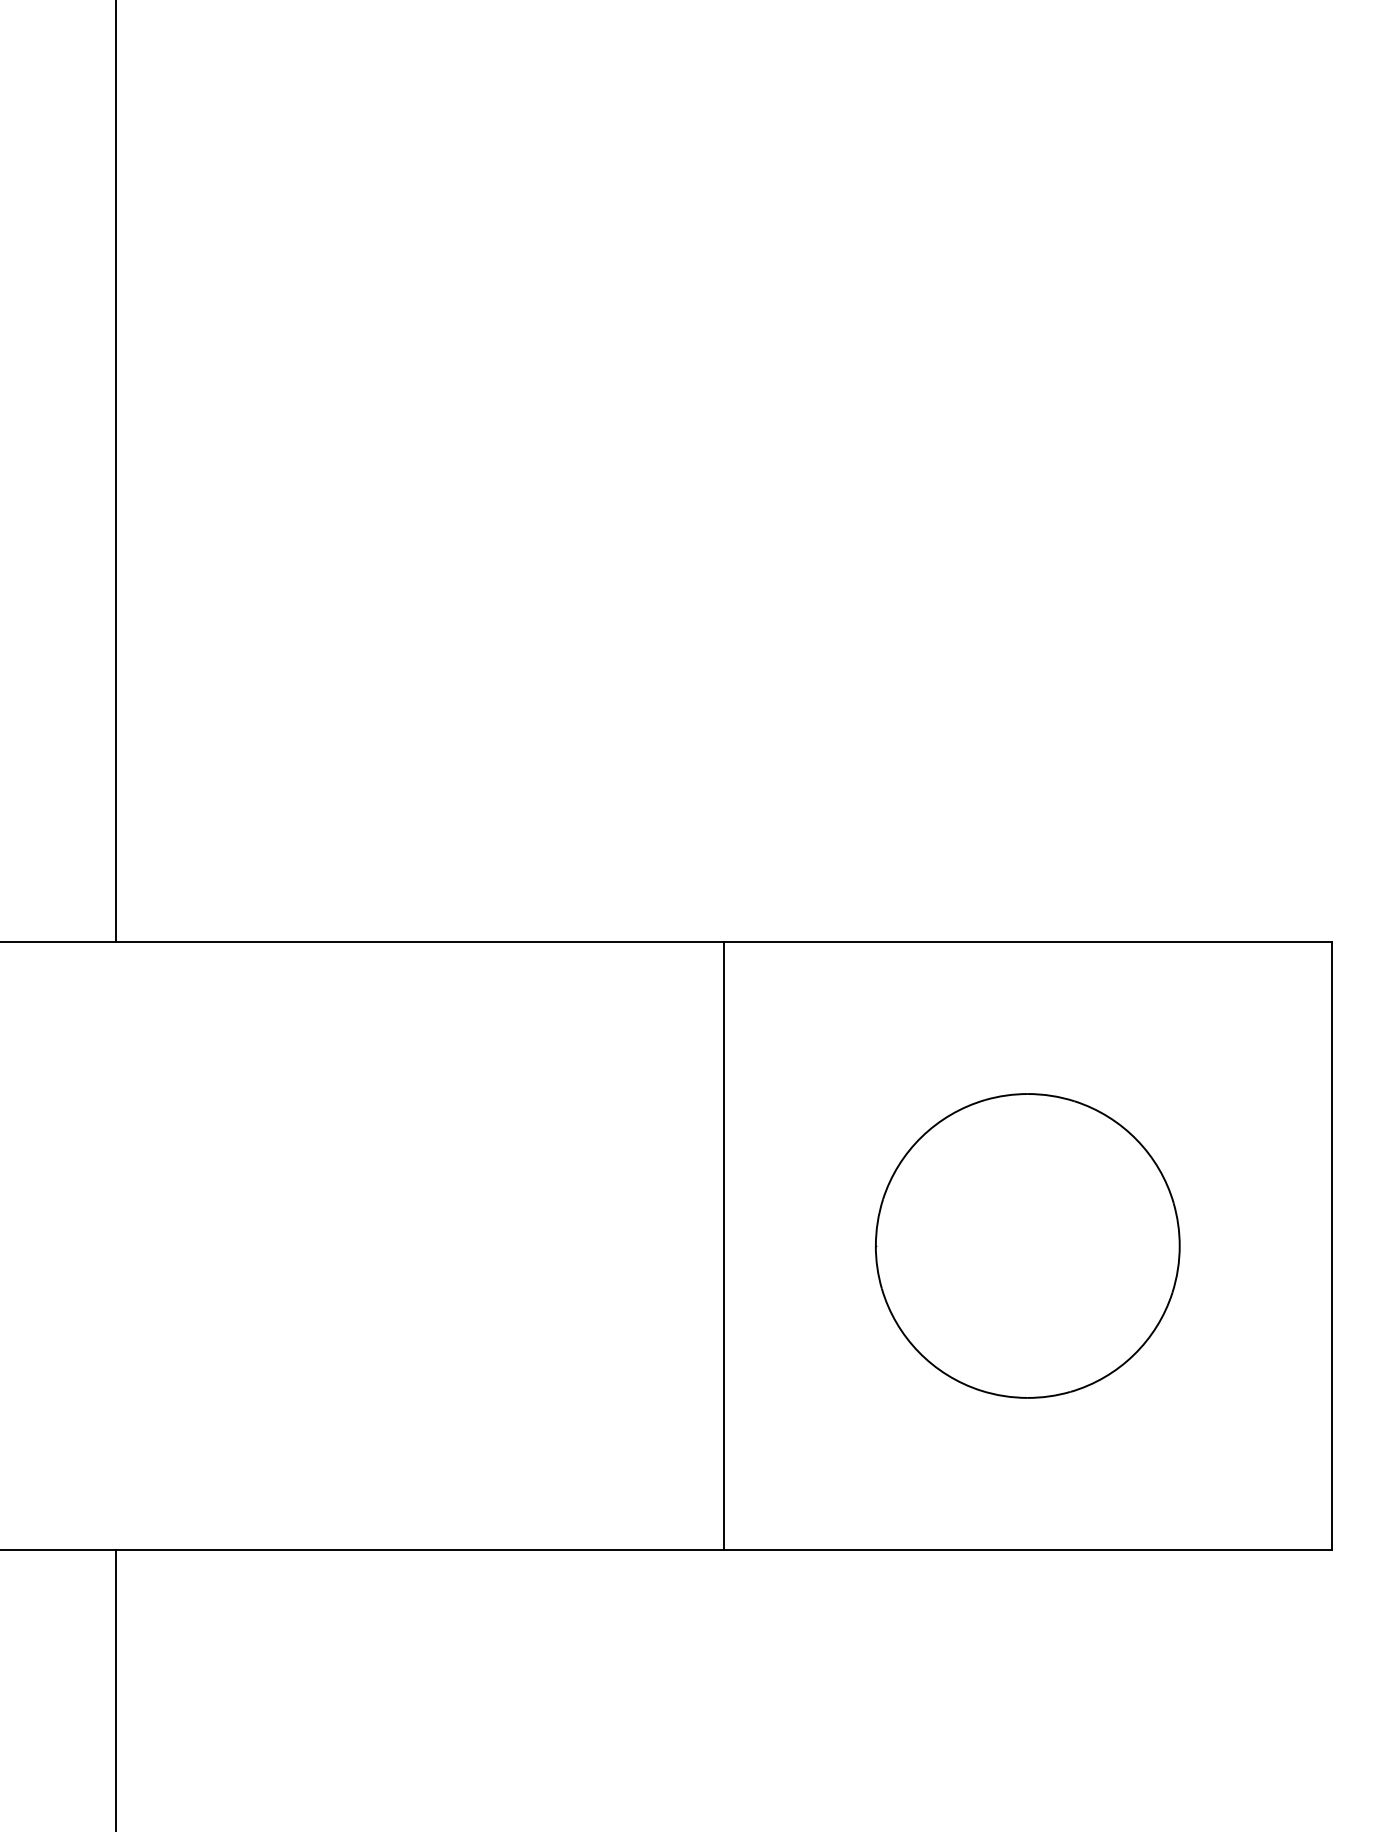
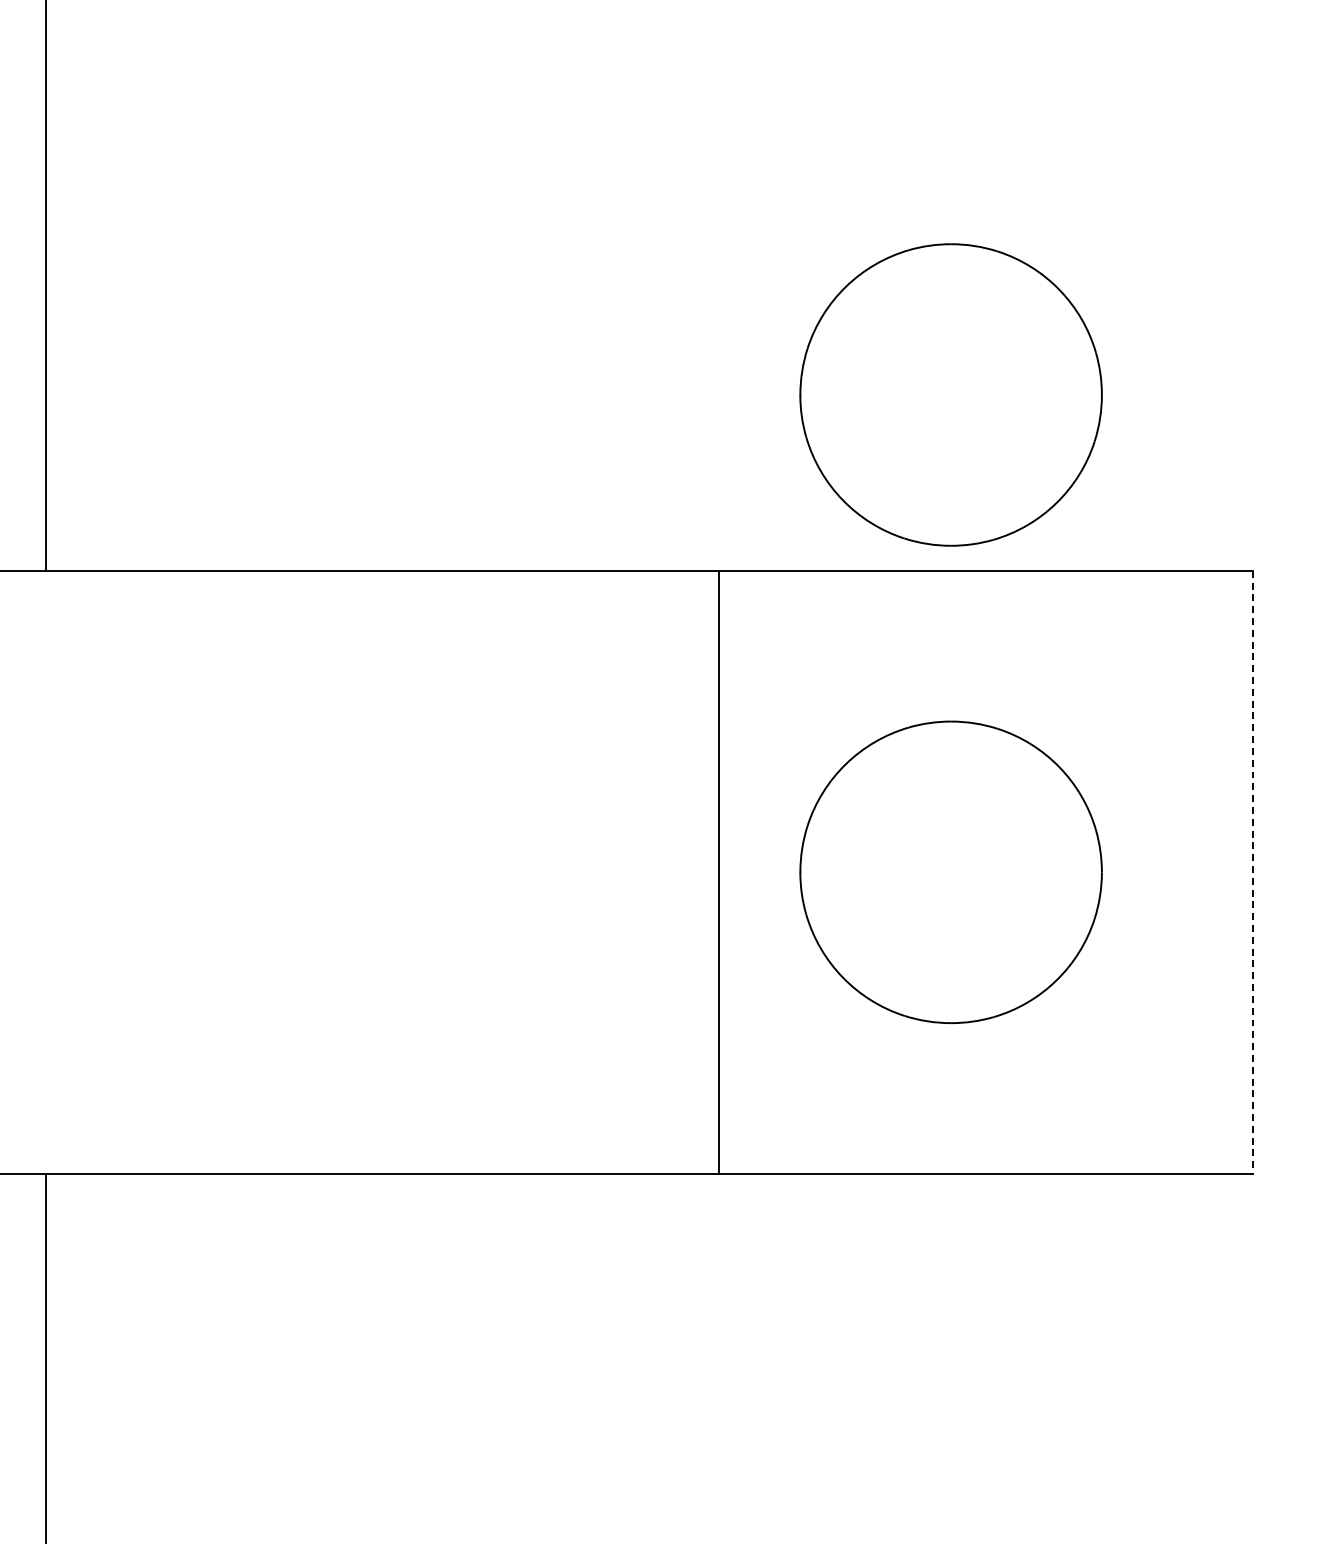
part: (1027, 764) -> (950, 394), added
line: (723, 1245) -> (718, 871), moved
line: (1331, 1245) -> (1252, 871), solid -> dashed

